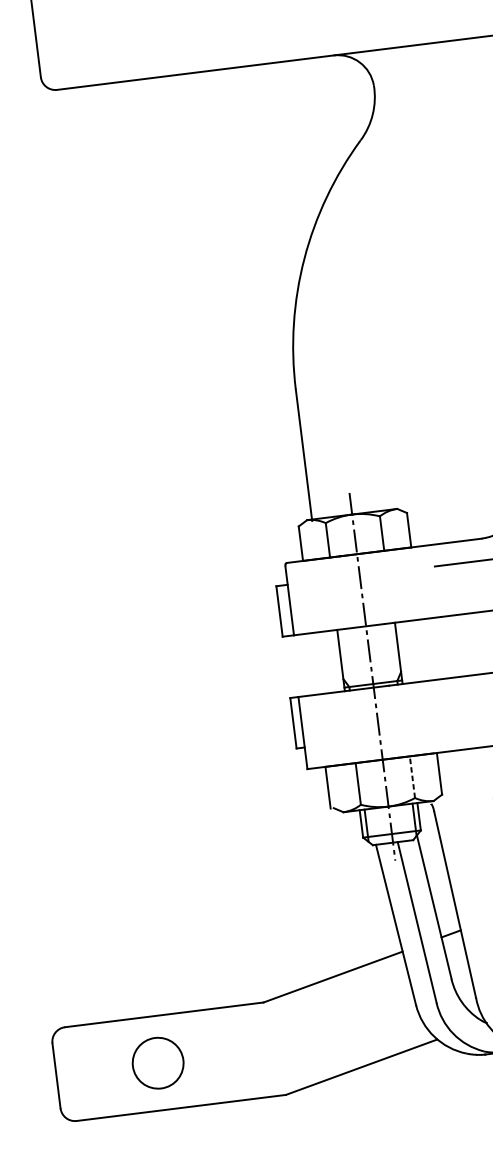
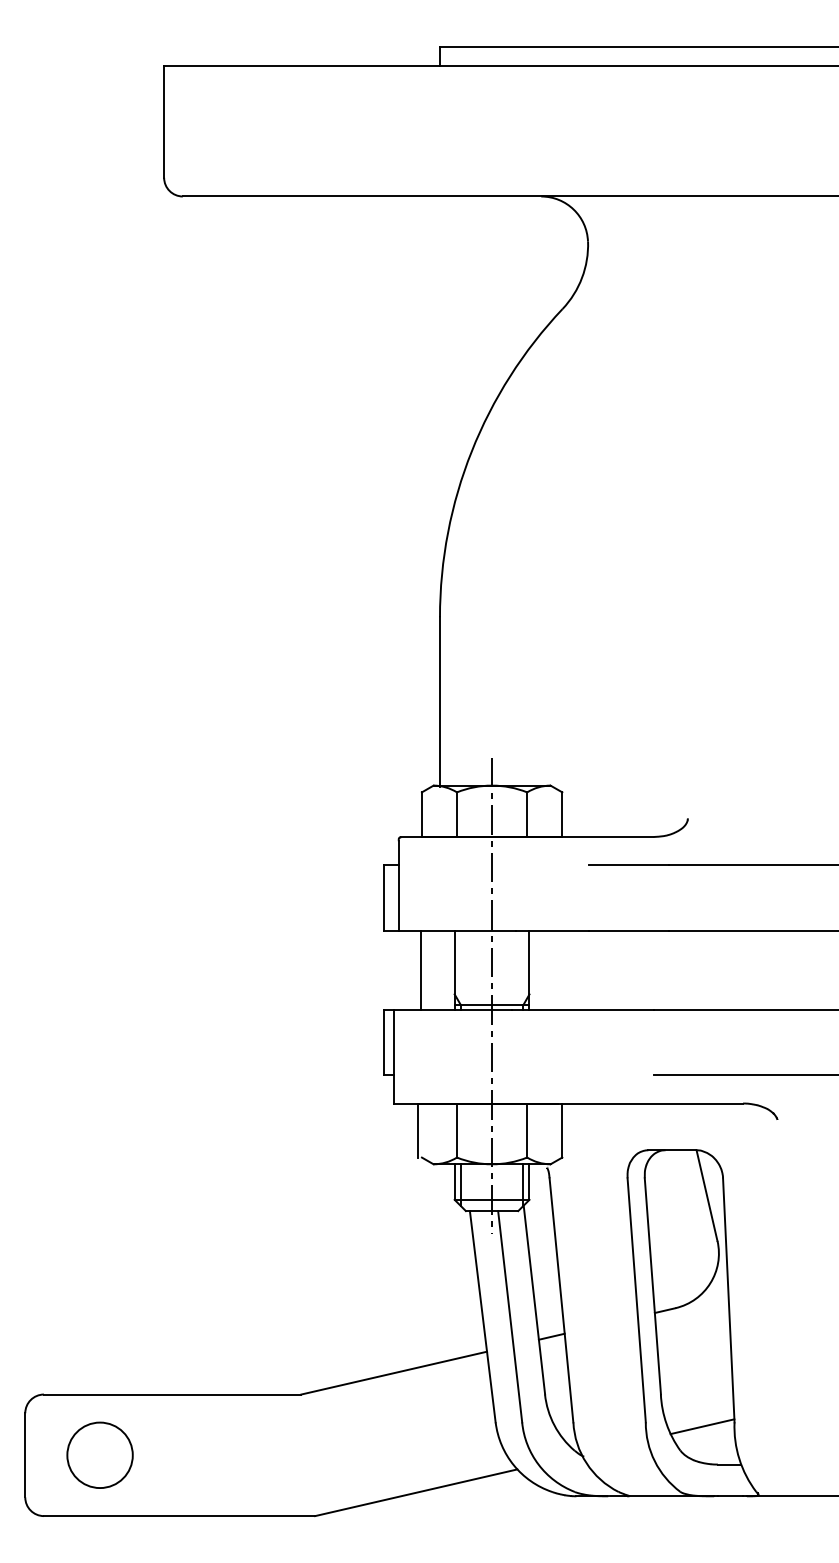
line: (315, 663) -> (421, 970), added
line: (412, 777) -> (527, 1130), dashed -> solid
circle: (157, 1062) -> (99, 1454), moved

